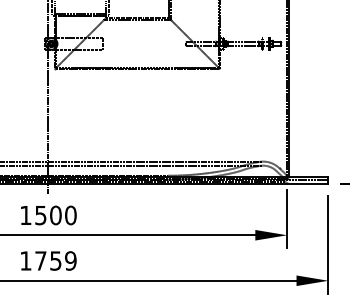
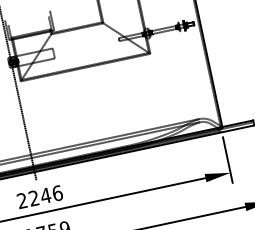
text: (48, 215) -> (40, 197), 1500 -> 2246

